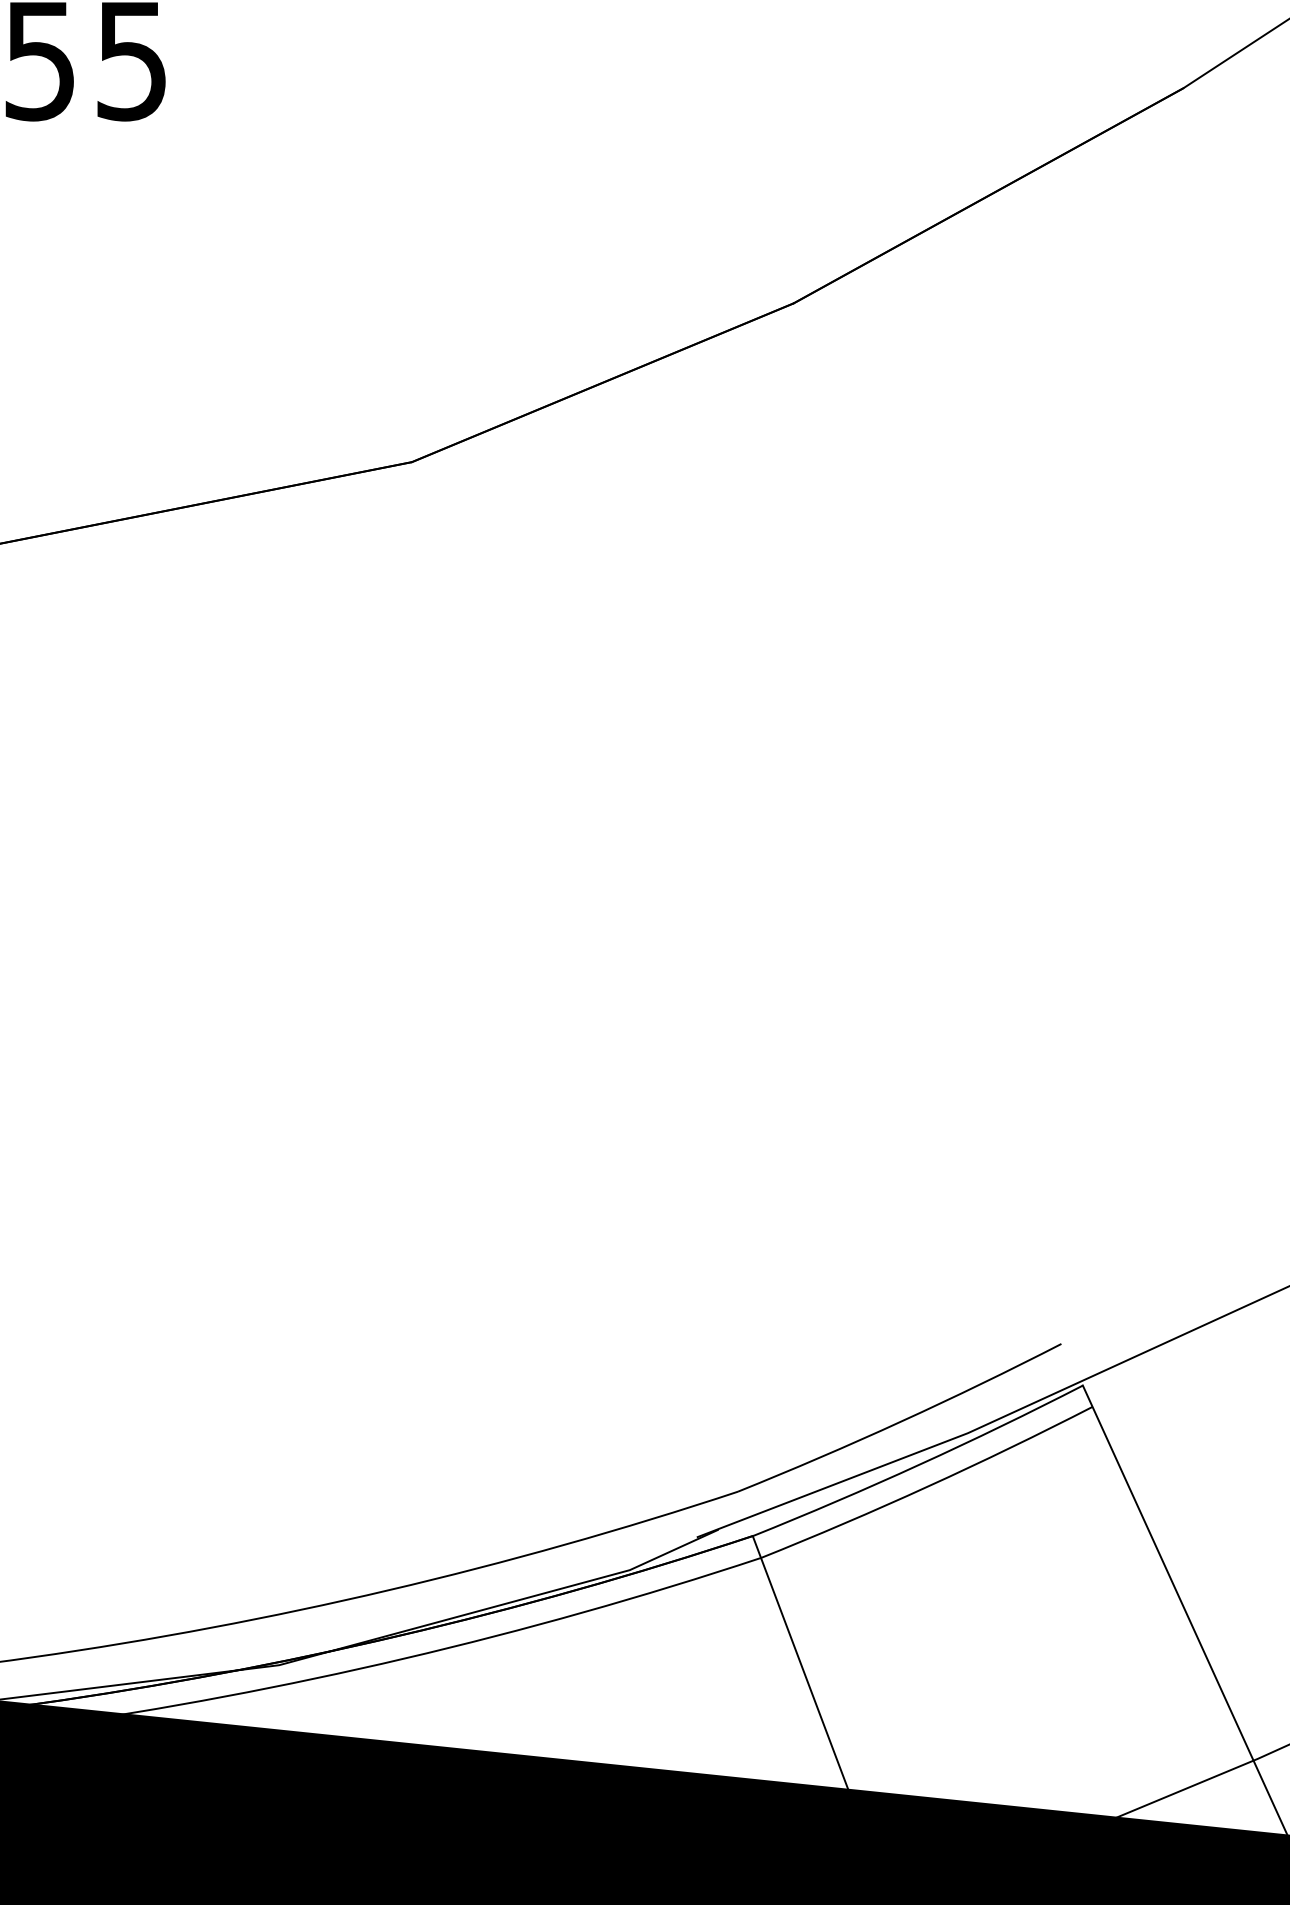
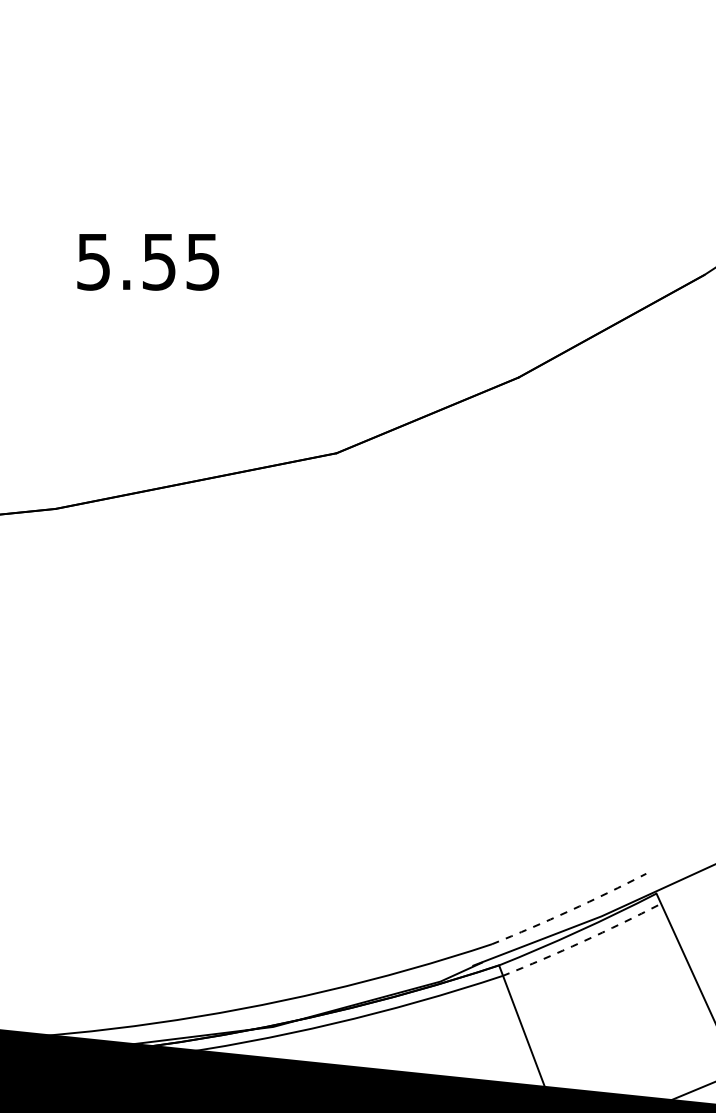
arc: (900, 1420) -> (569, 910), solid -> dashed
arc: (927, 1486) -> (582, 941), solid -> dashed

